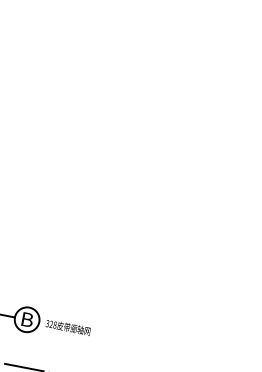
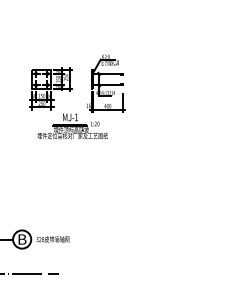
part: (133, 132) -> (72, 89), added

